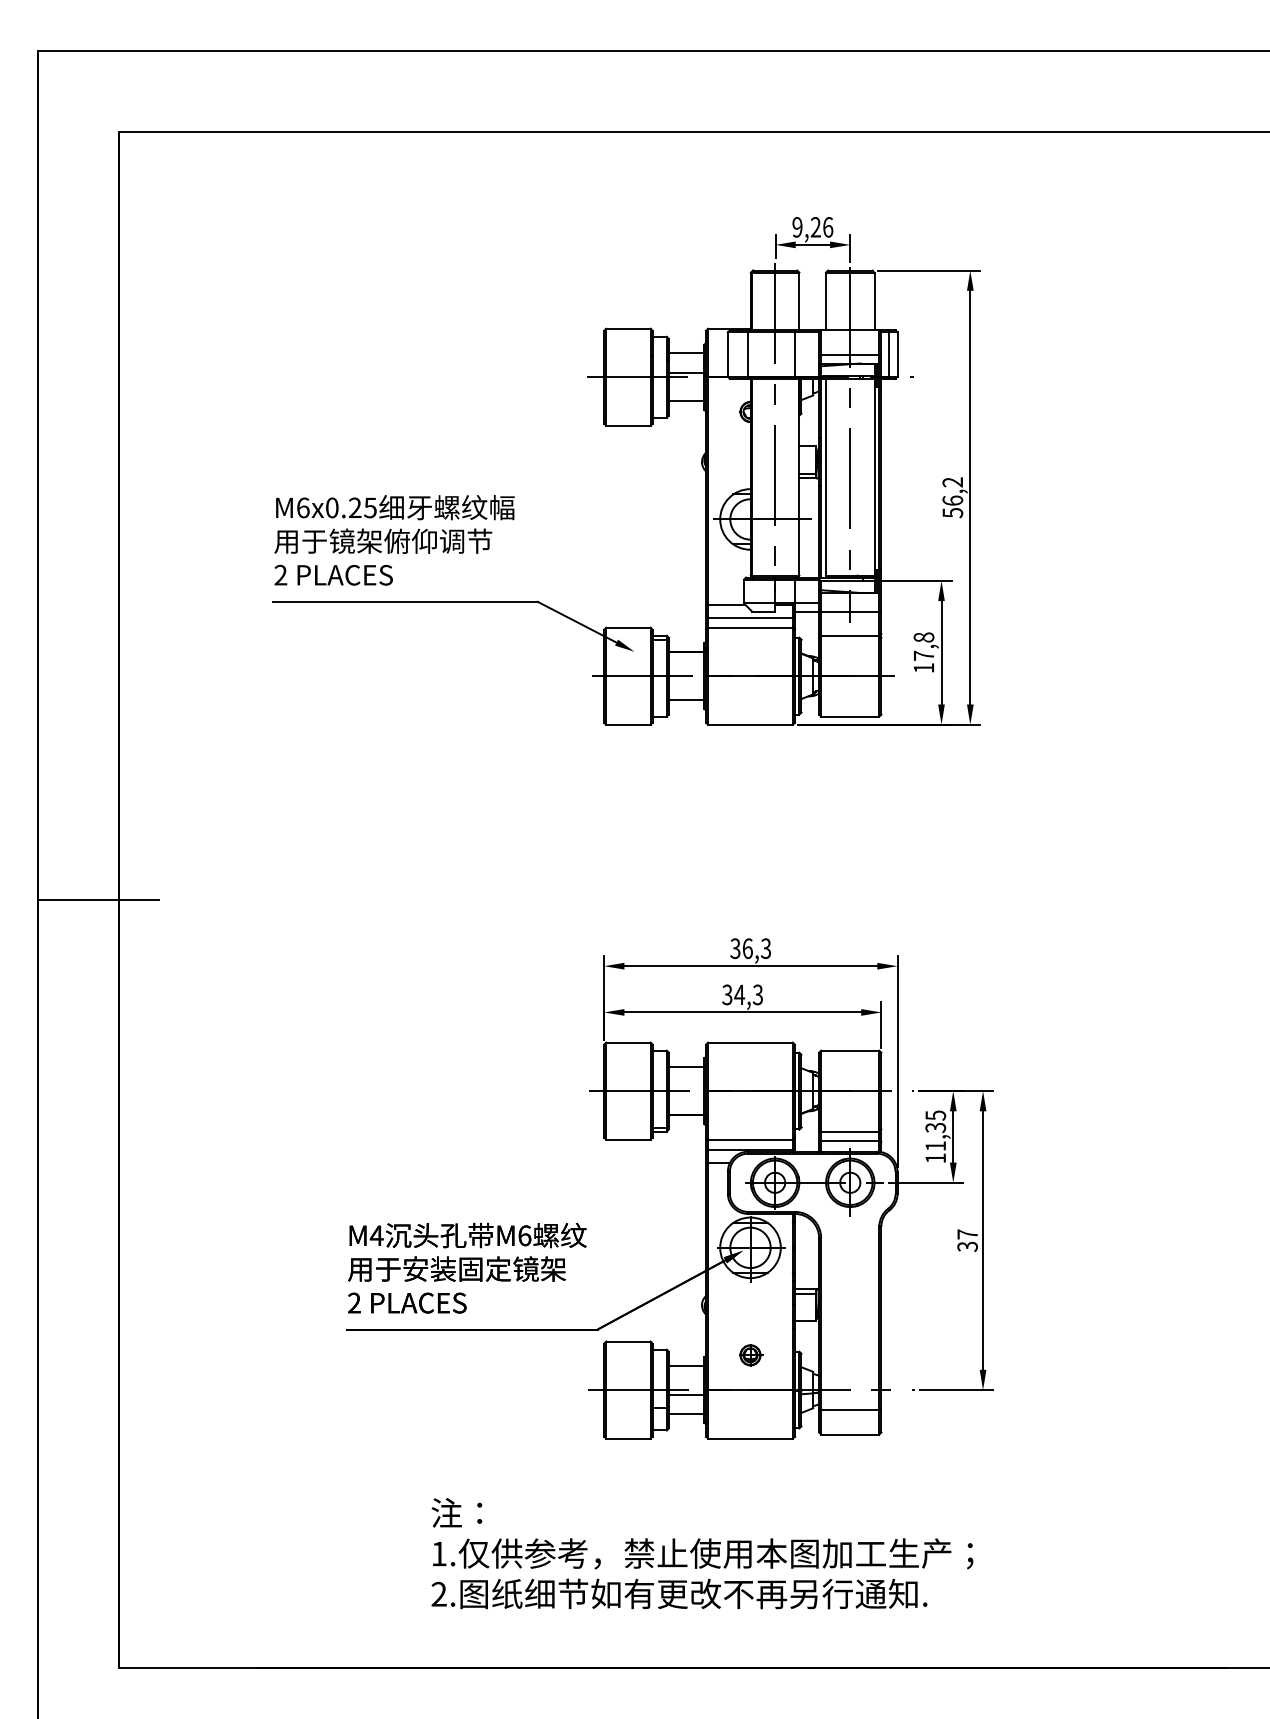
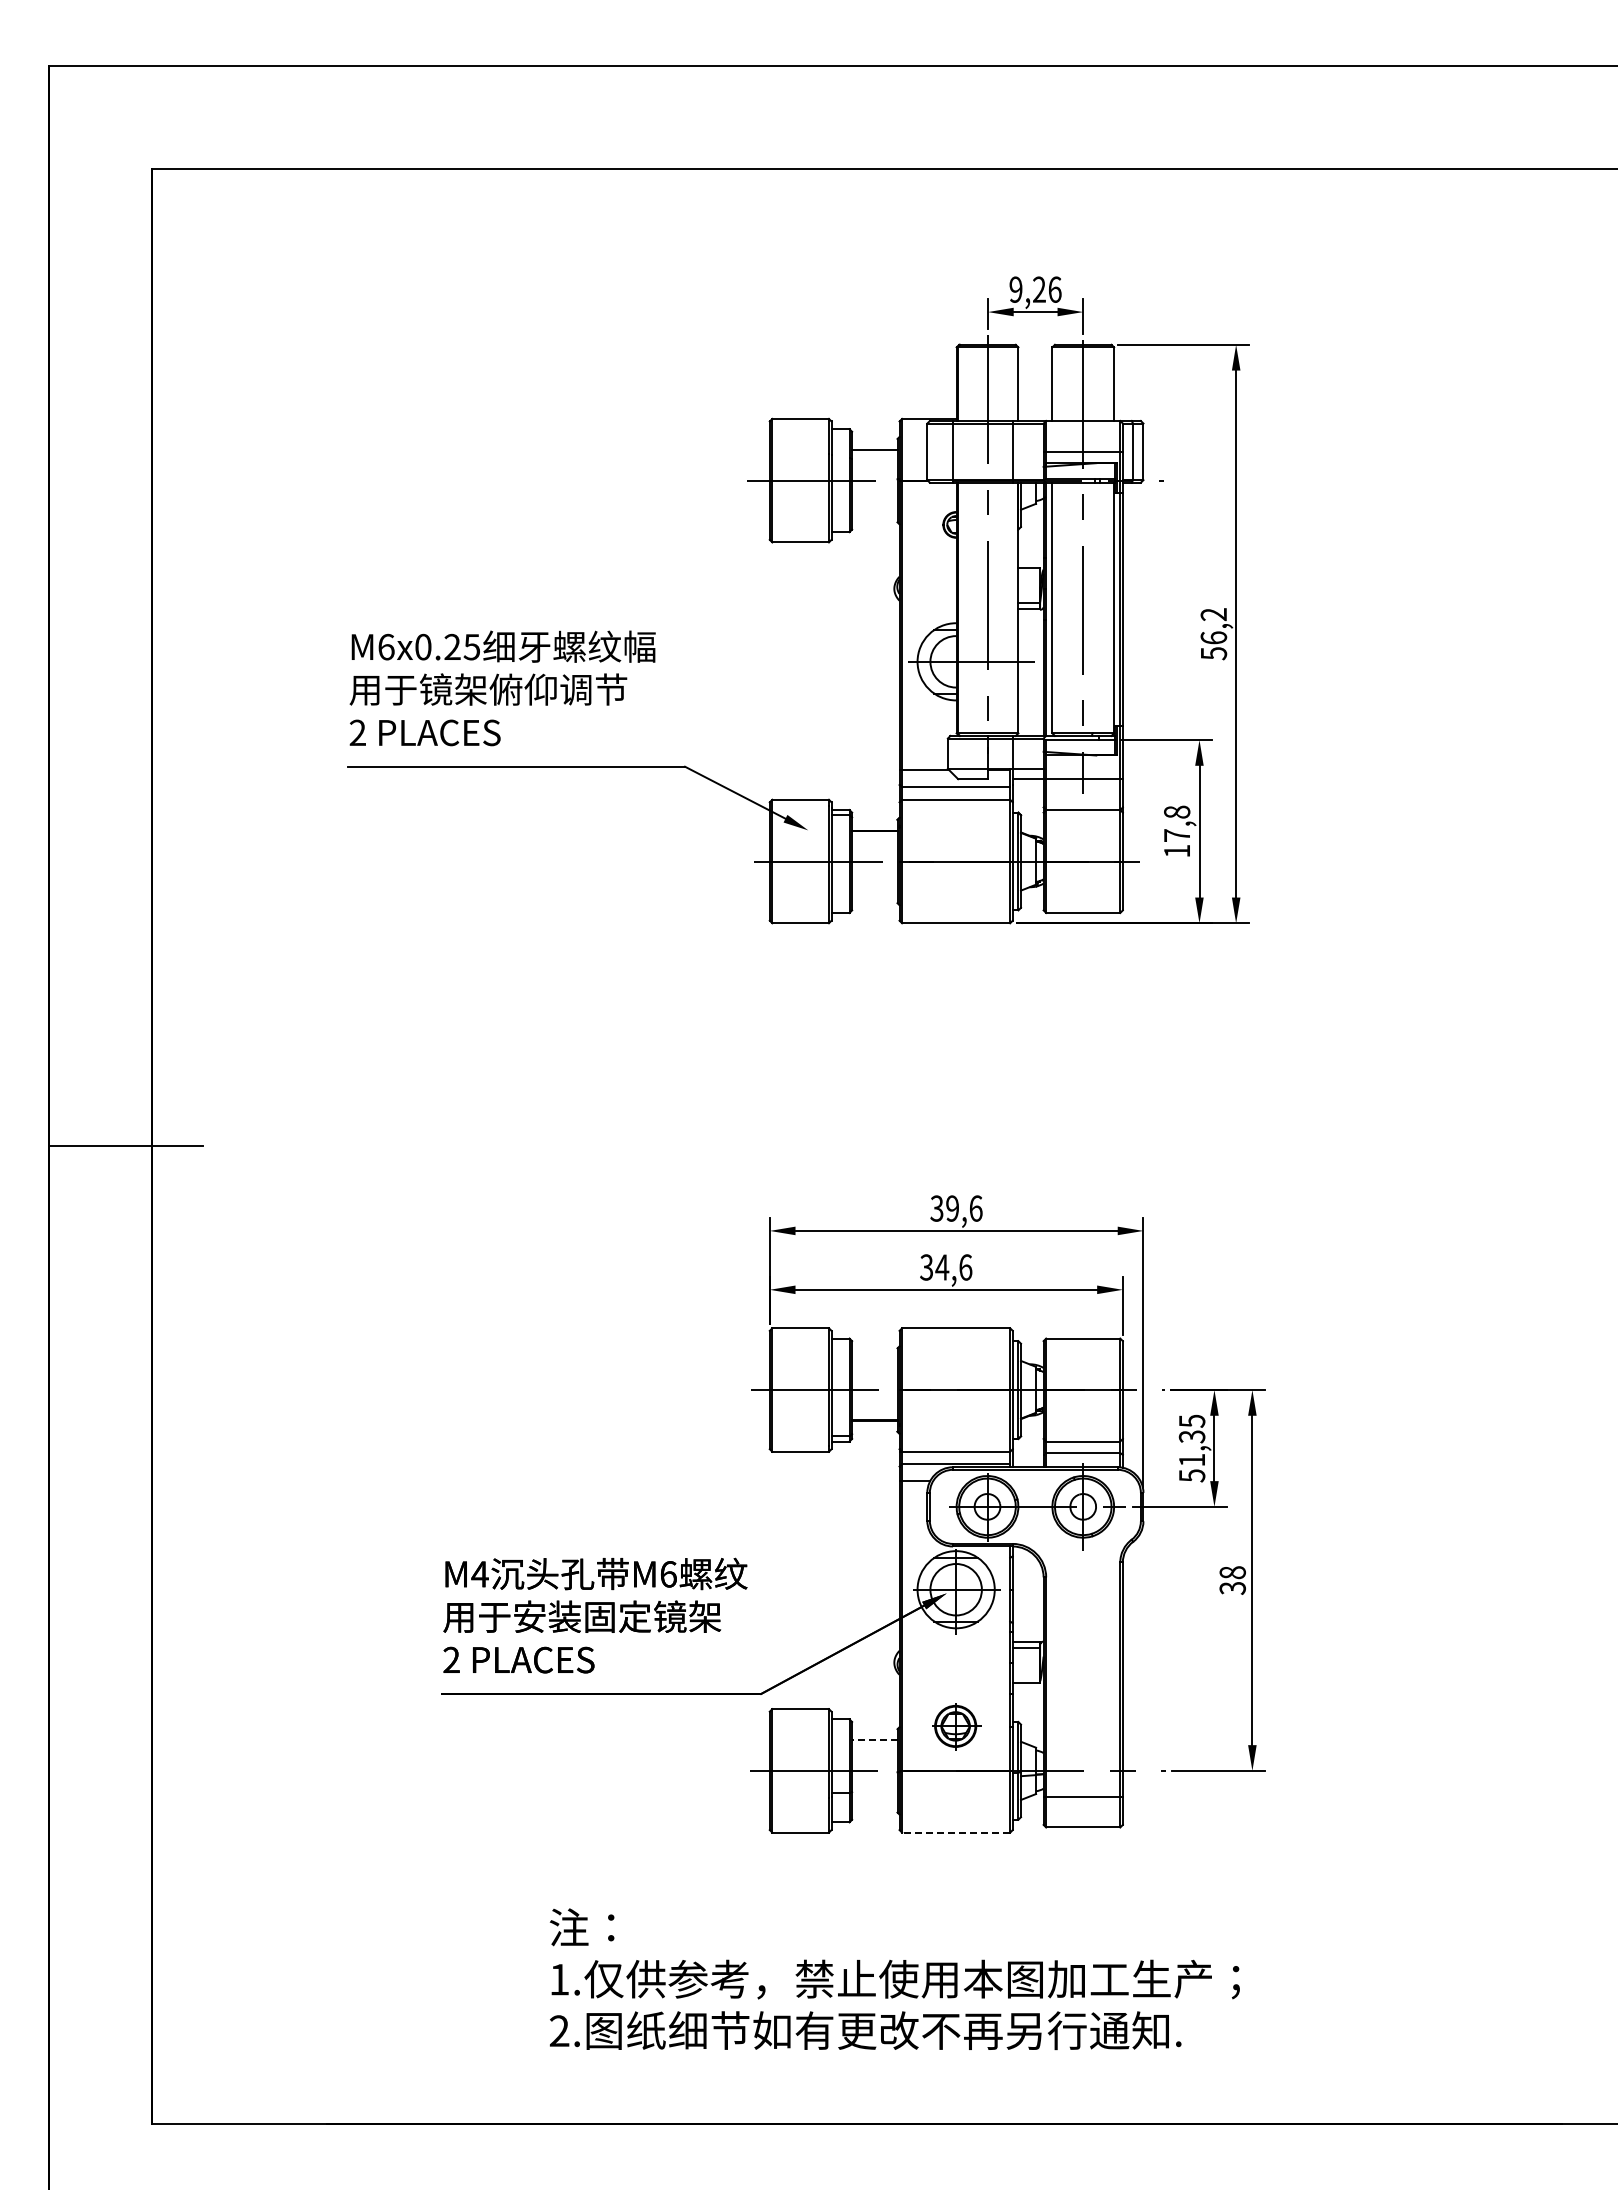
line: (686, 373) -> (874, 475), removed
line: (686, 401) -> (874, 511), removed
line: (686, 700) -> (874, 892), removed
text: (757, 948) -> (964, 1208), 36,3 -> 39,6
text: (757, 994) -> (965, 1267), 34,3 -> 34,6
line: (686, 1067) -> (874, 1359), removed
text: (936, 1158) -> (1192, 1475), 11,35 -> 51,35
text: (967, 1234) -> (1232, 1572), 37 -> 38
part: (750, 1355) -> (956, 1726), size x1.6
line: (686, 1366) -> (874, 1740), solid -> dashed
line: (686, 1394) -> (874, 1776), removed
line: (686, 1414) -> (874, 1801), removed
line: (750, 1438) -> (955, 1832), solid -> dashed

